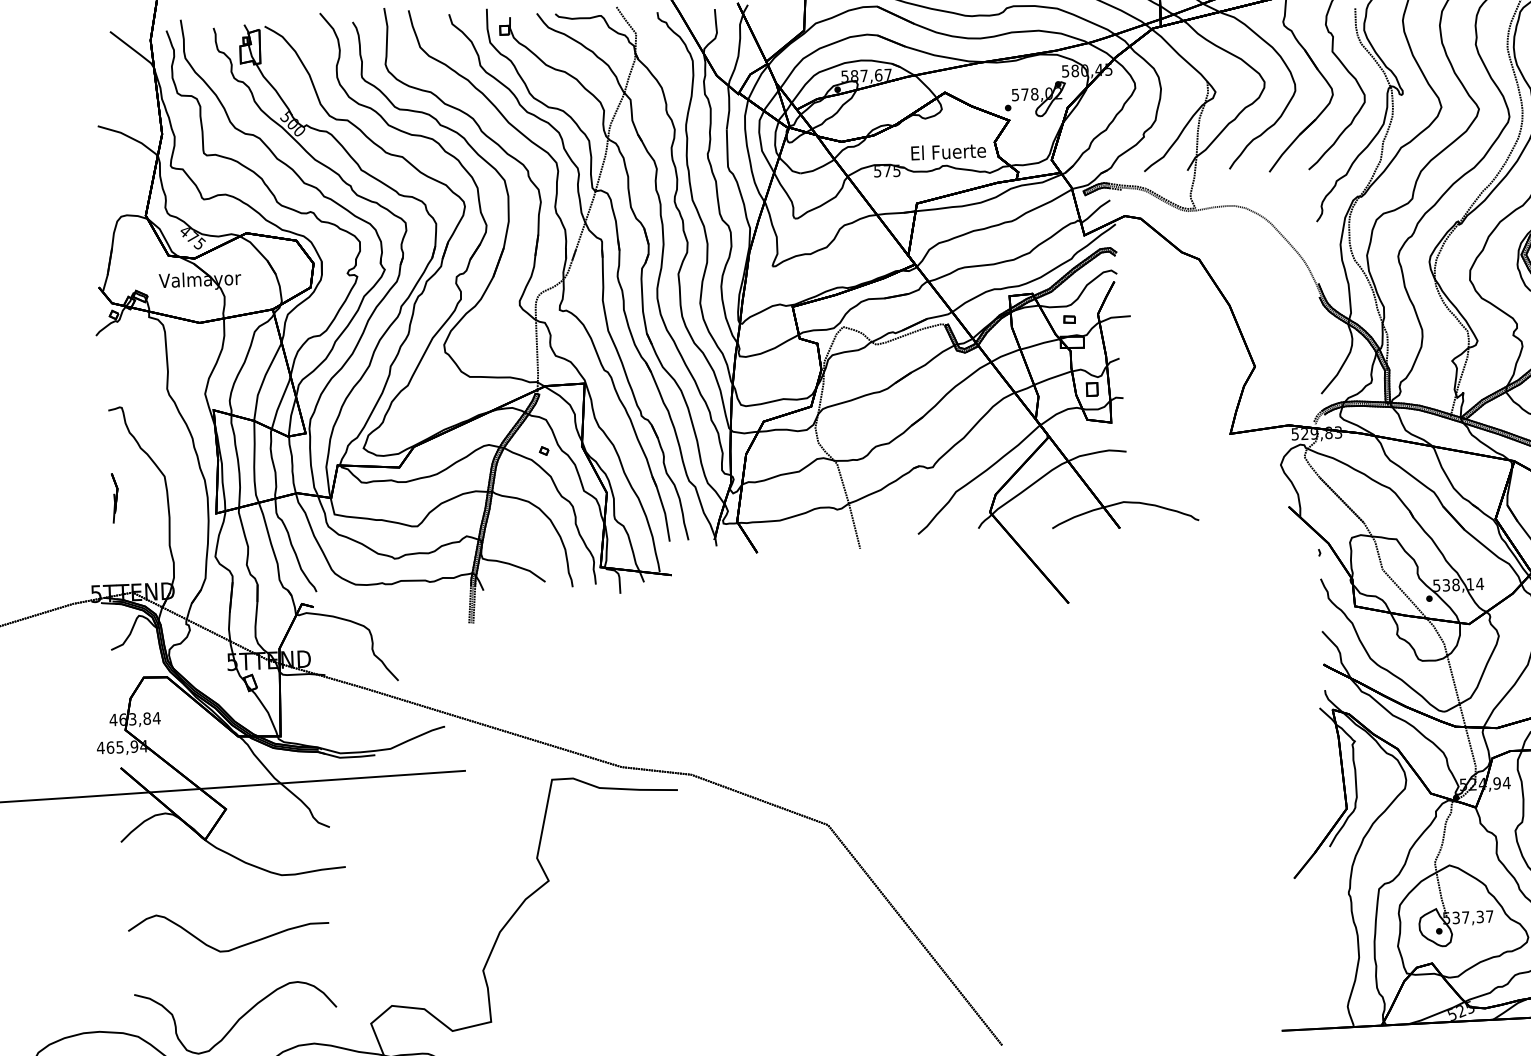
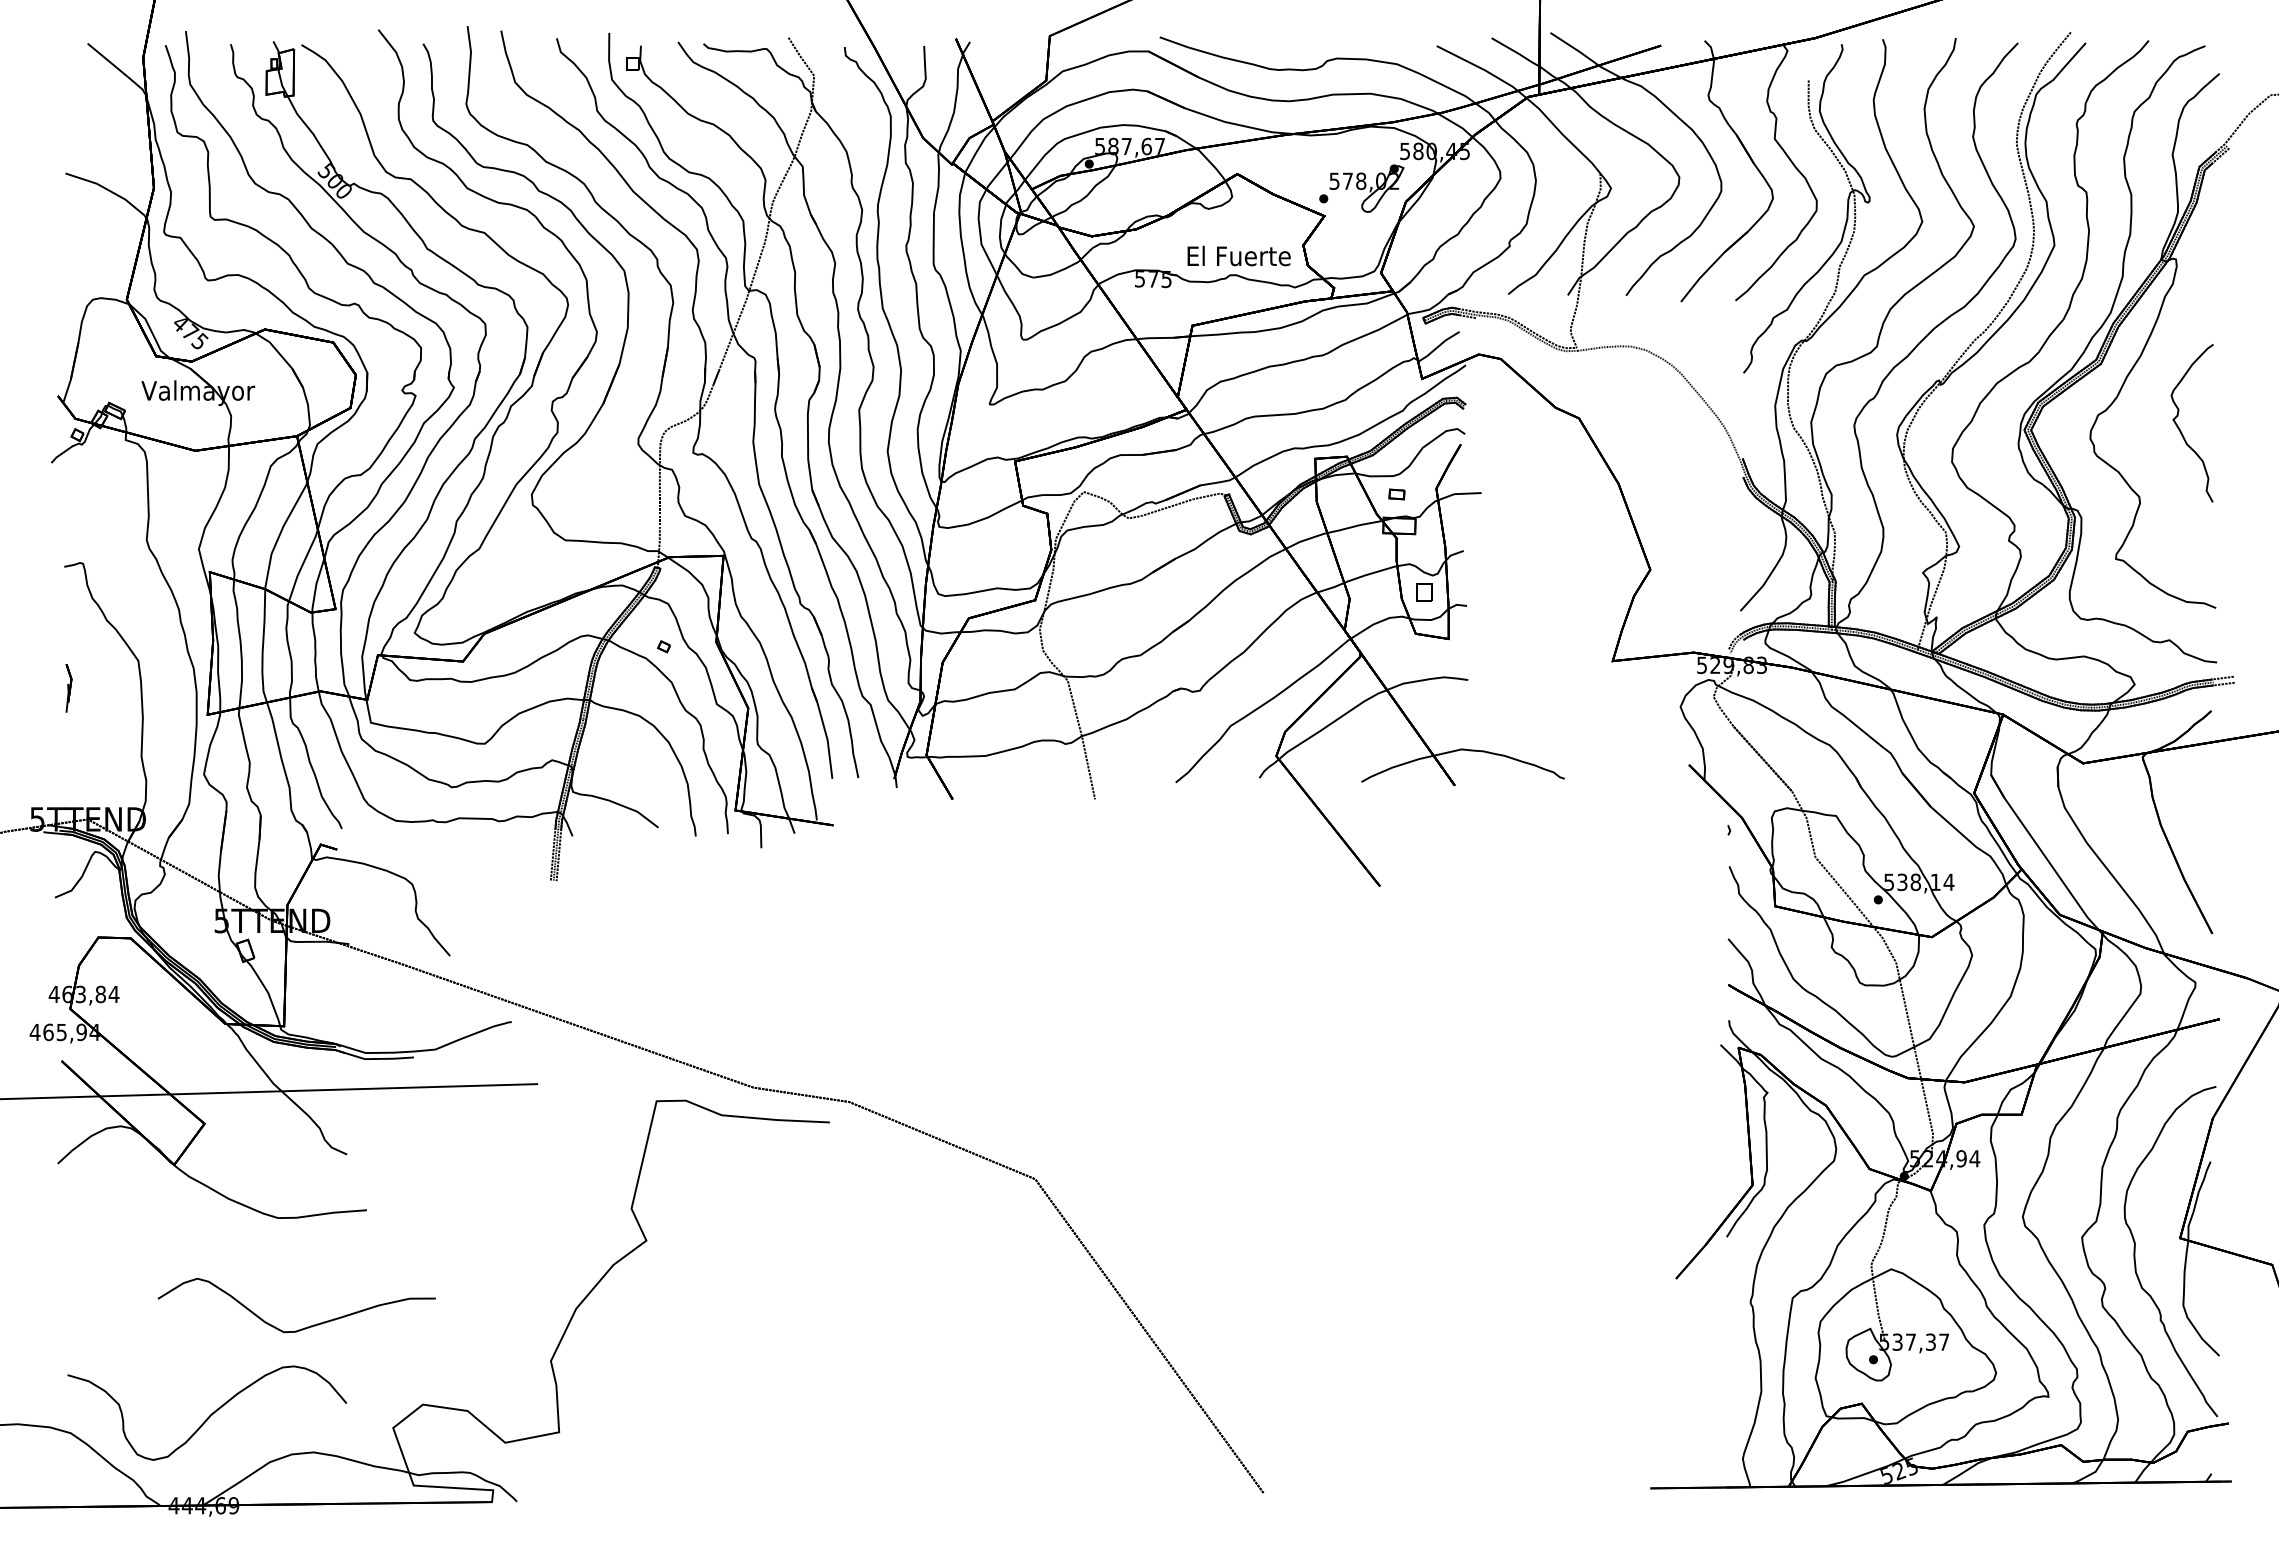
part: (114, 498) -> (68, 688), size x0.7
curve: (235, 947) -> (304, 1327), moved

